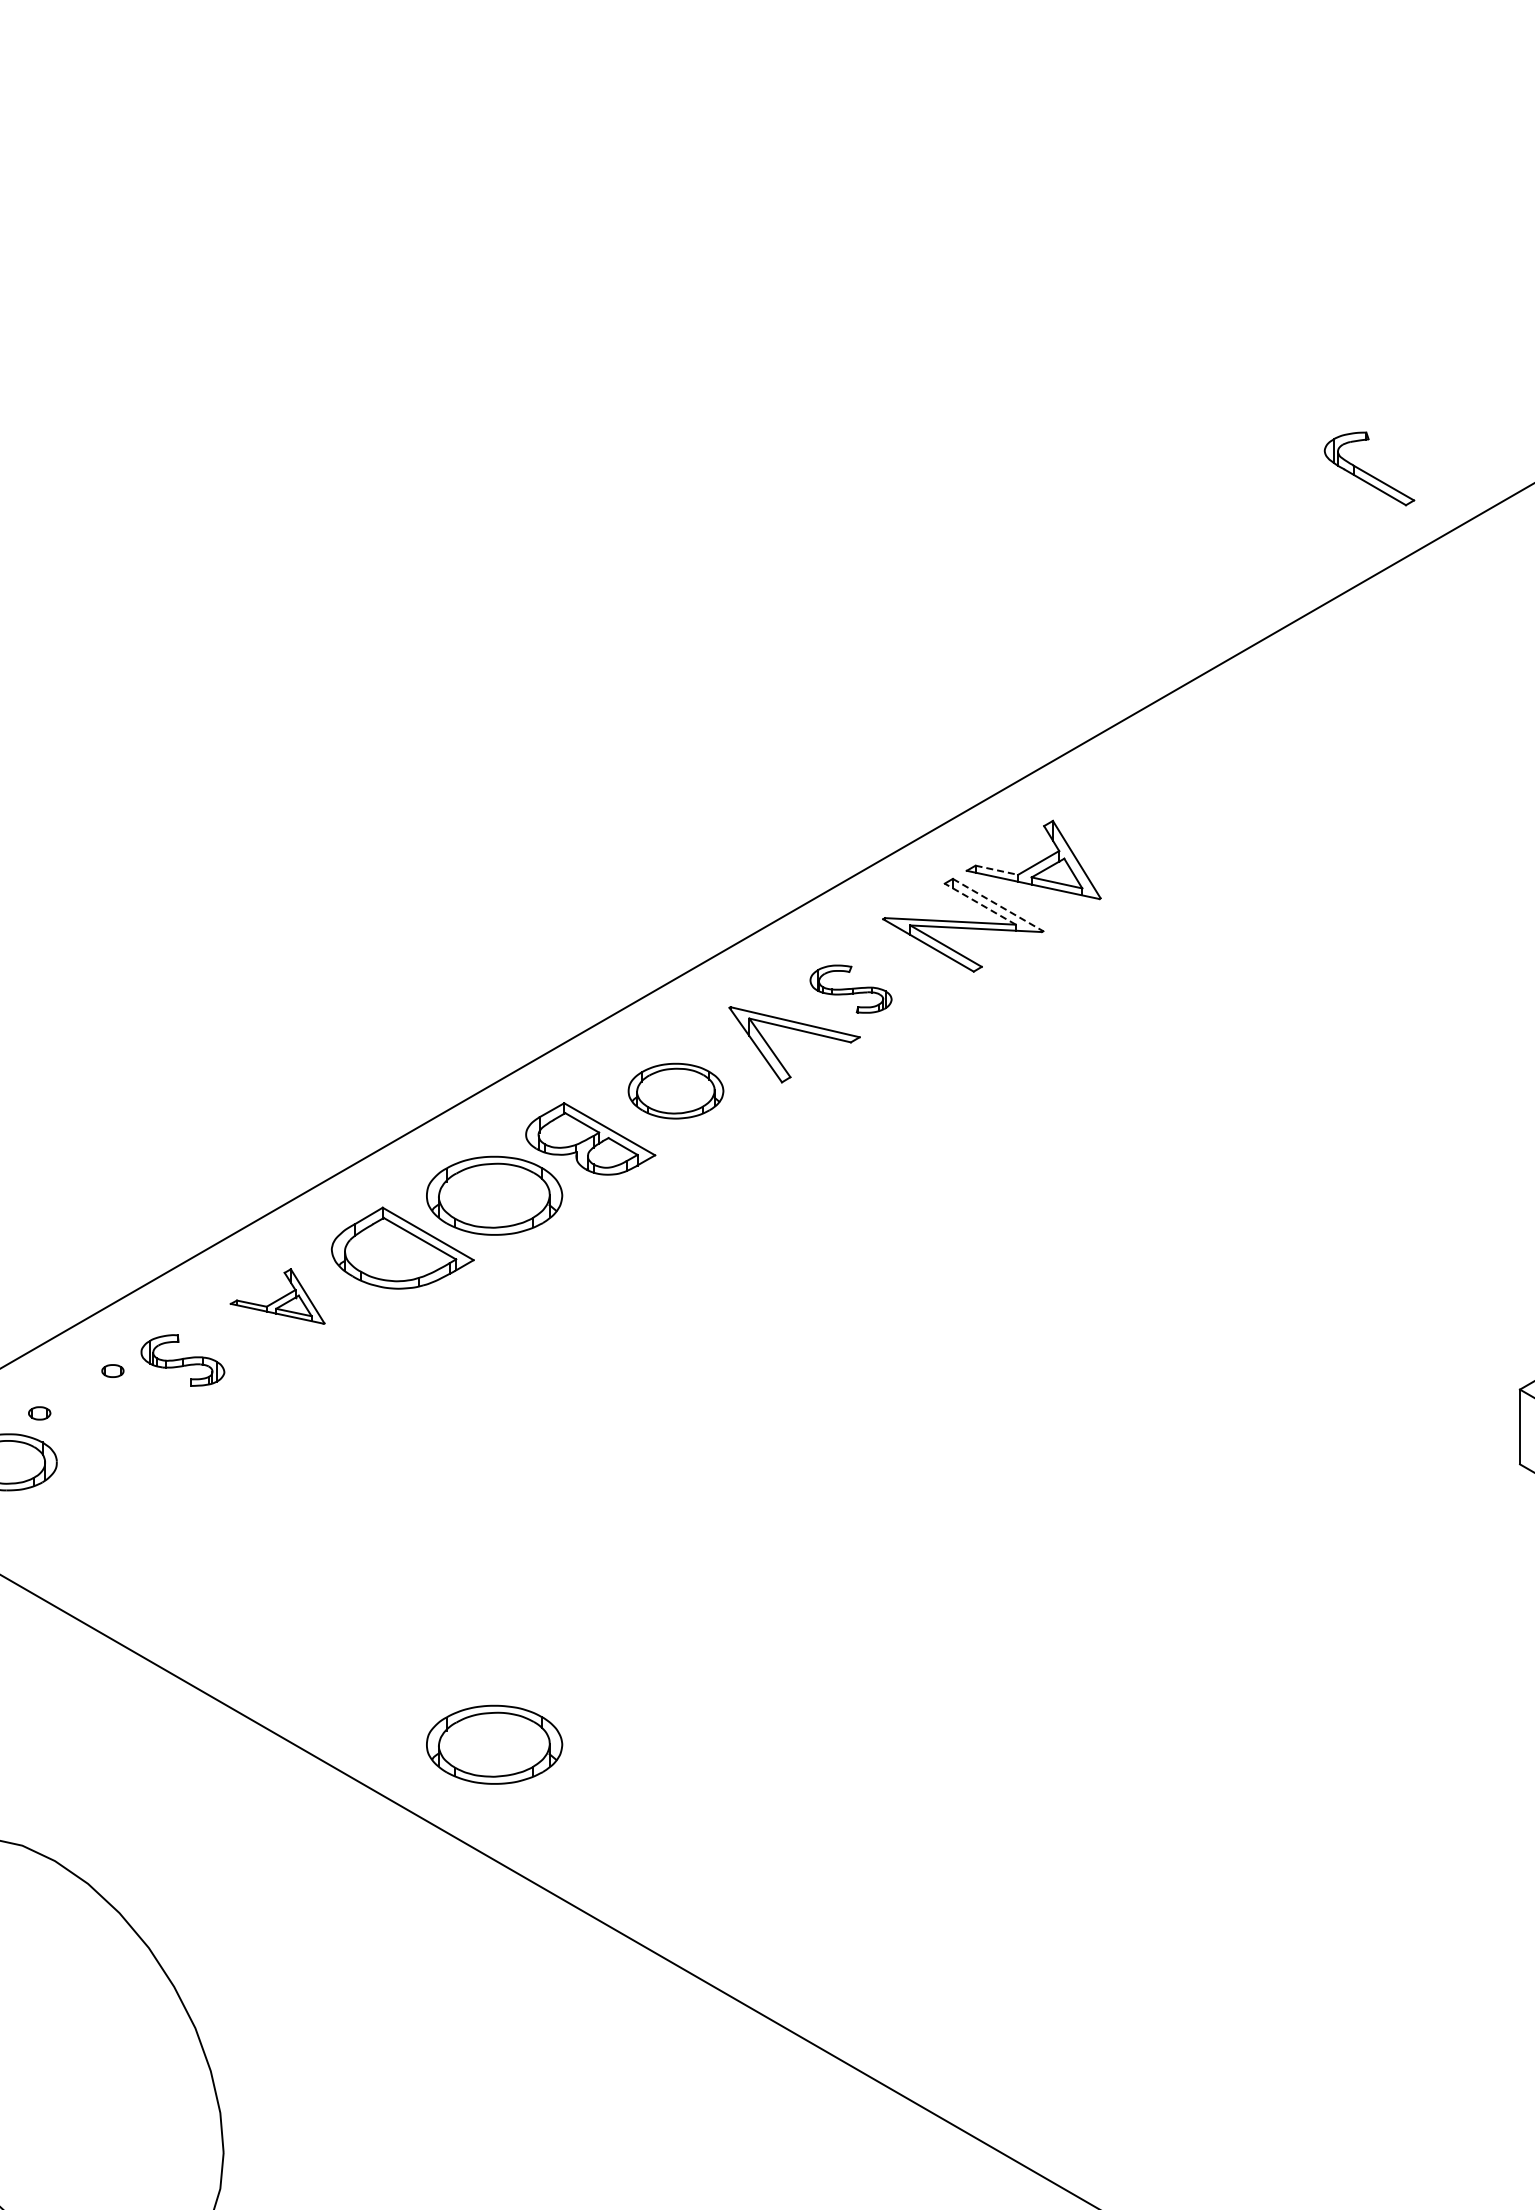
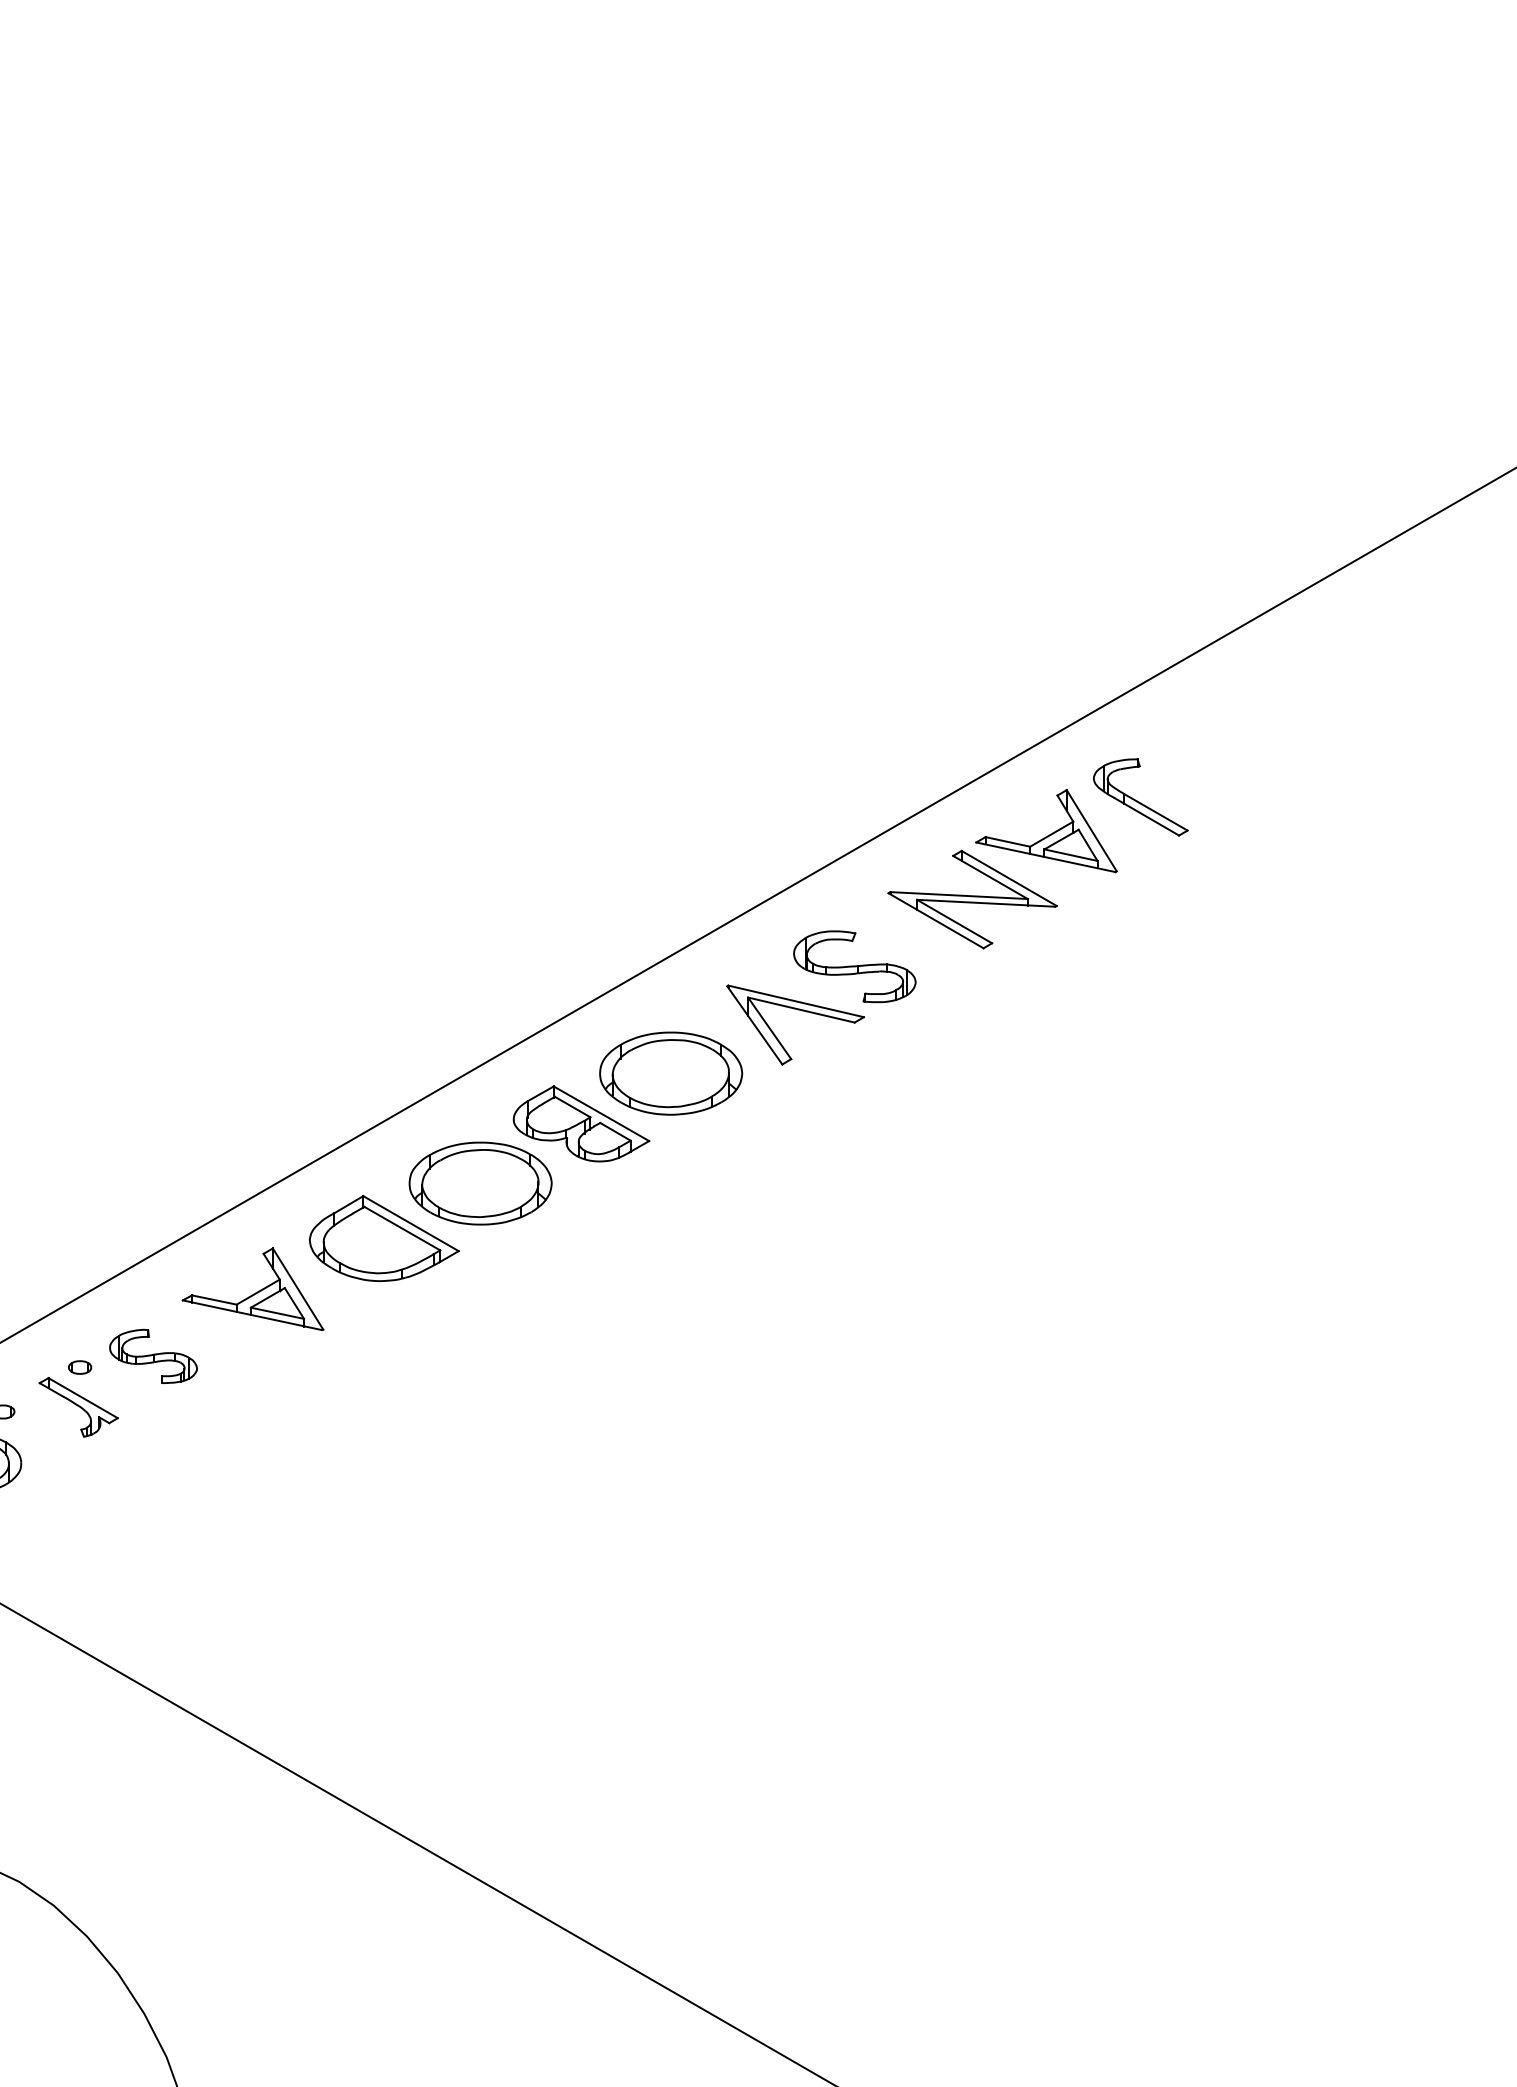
part: (1369, 468) -> (1140, 797), moved
line: (996, 870) -> (1007, 842), dashed -> solid
line: (979, 903) -> (989, 876), dashed -> solid
line: (998, 905) -> (1009, 878), dashed -> solid
part: (850, 988) -> (854, 965), size x1.43
part: (675, 1091) -> (670, 1074), size x1.43
part: (277, 1296) -> (252, 1289), size x1.43
part: (111, 1408) -> (78, 1406), added
part: (494, 1744) -> (480, 1759), removed

